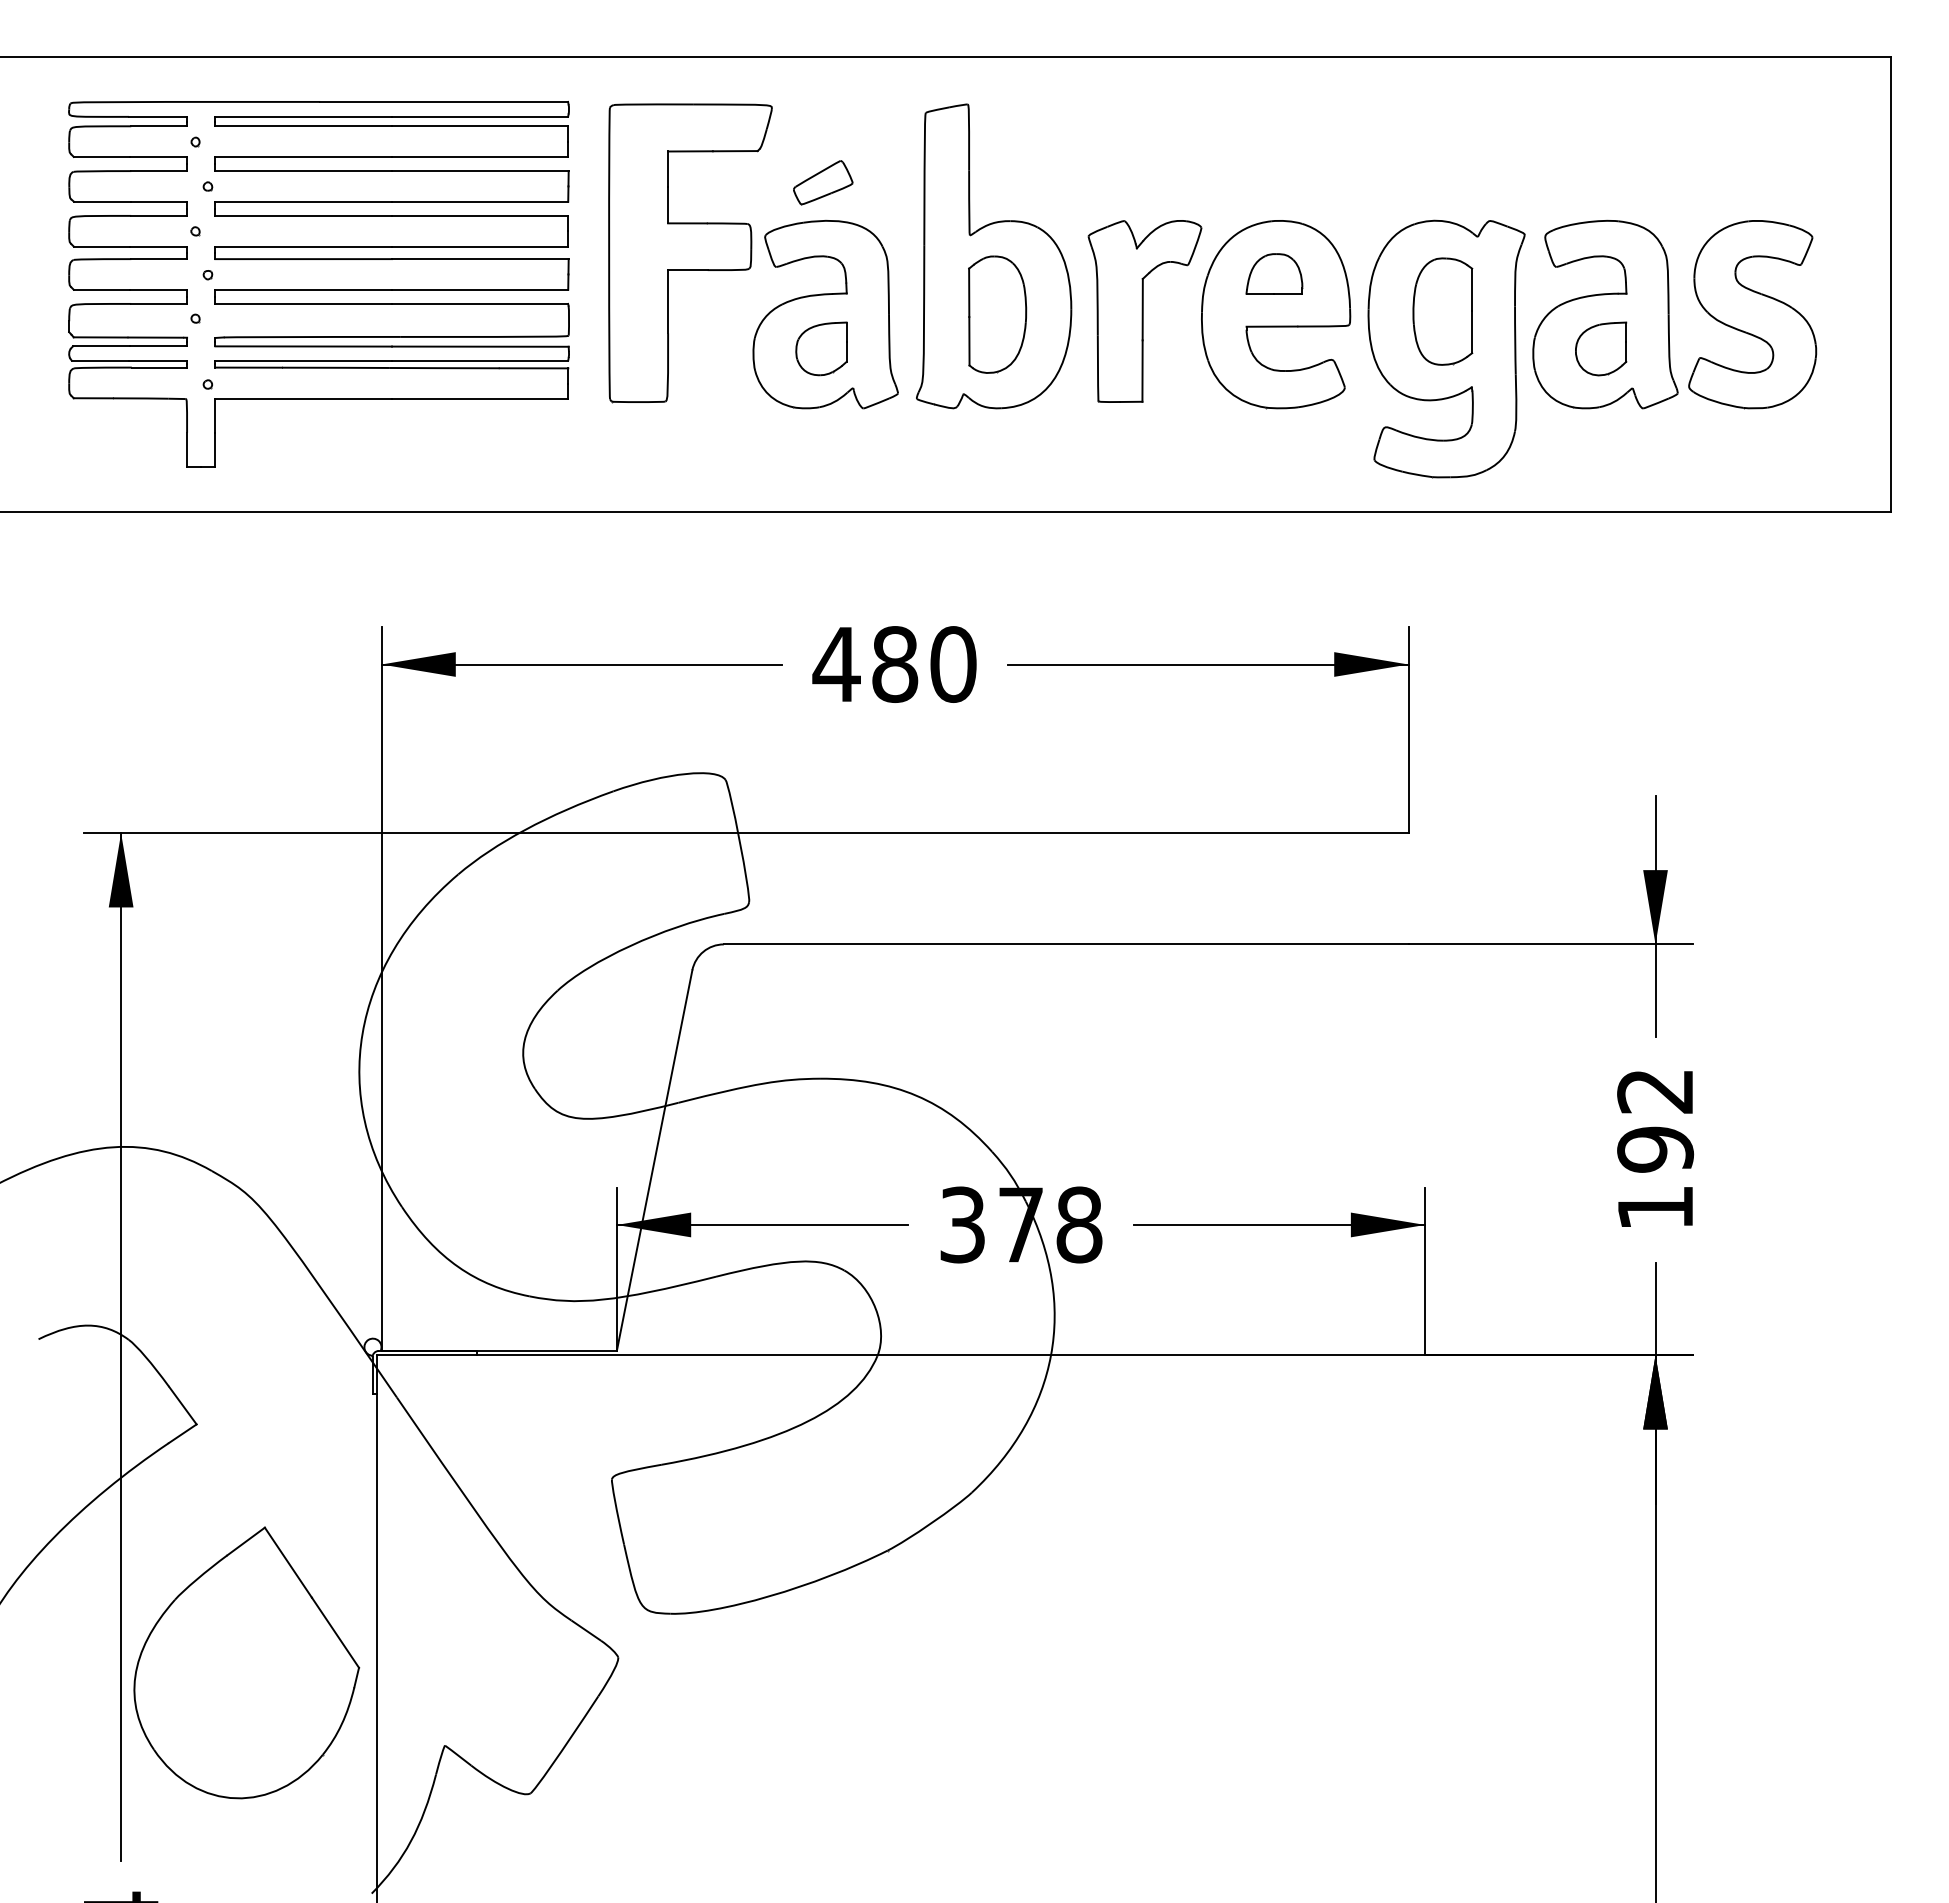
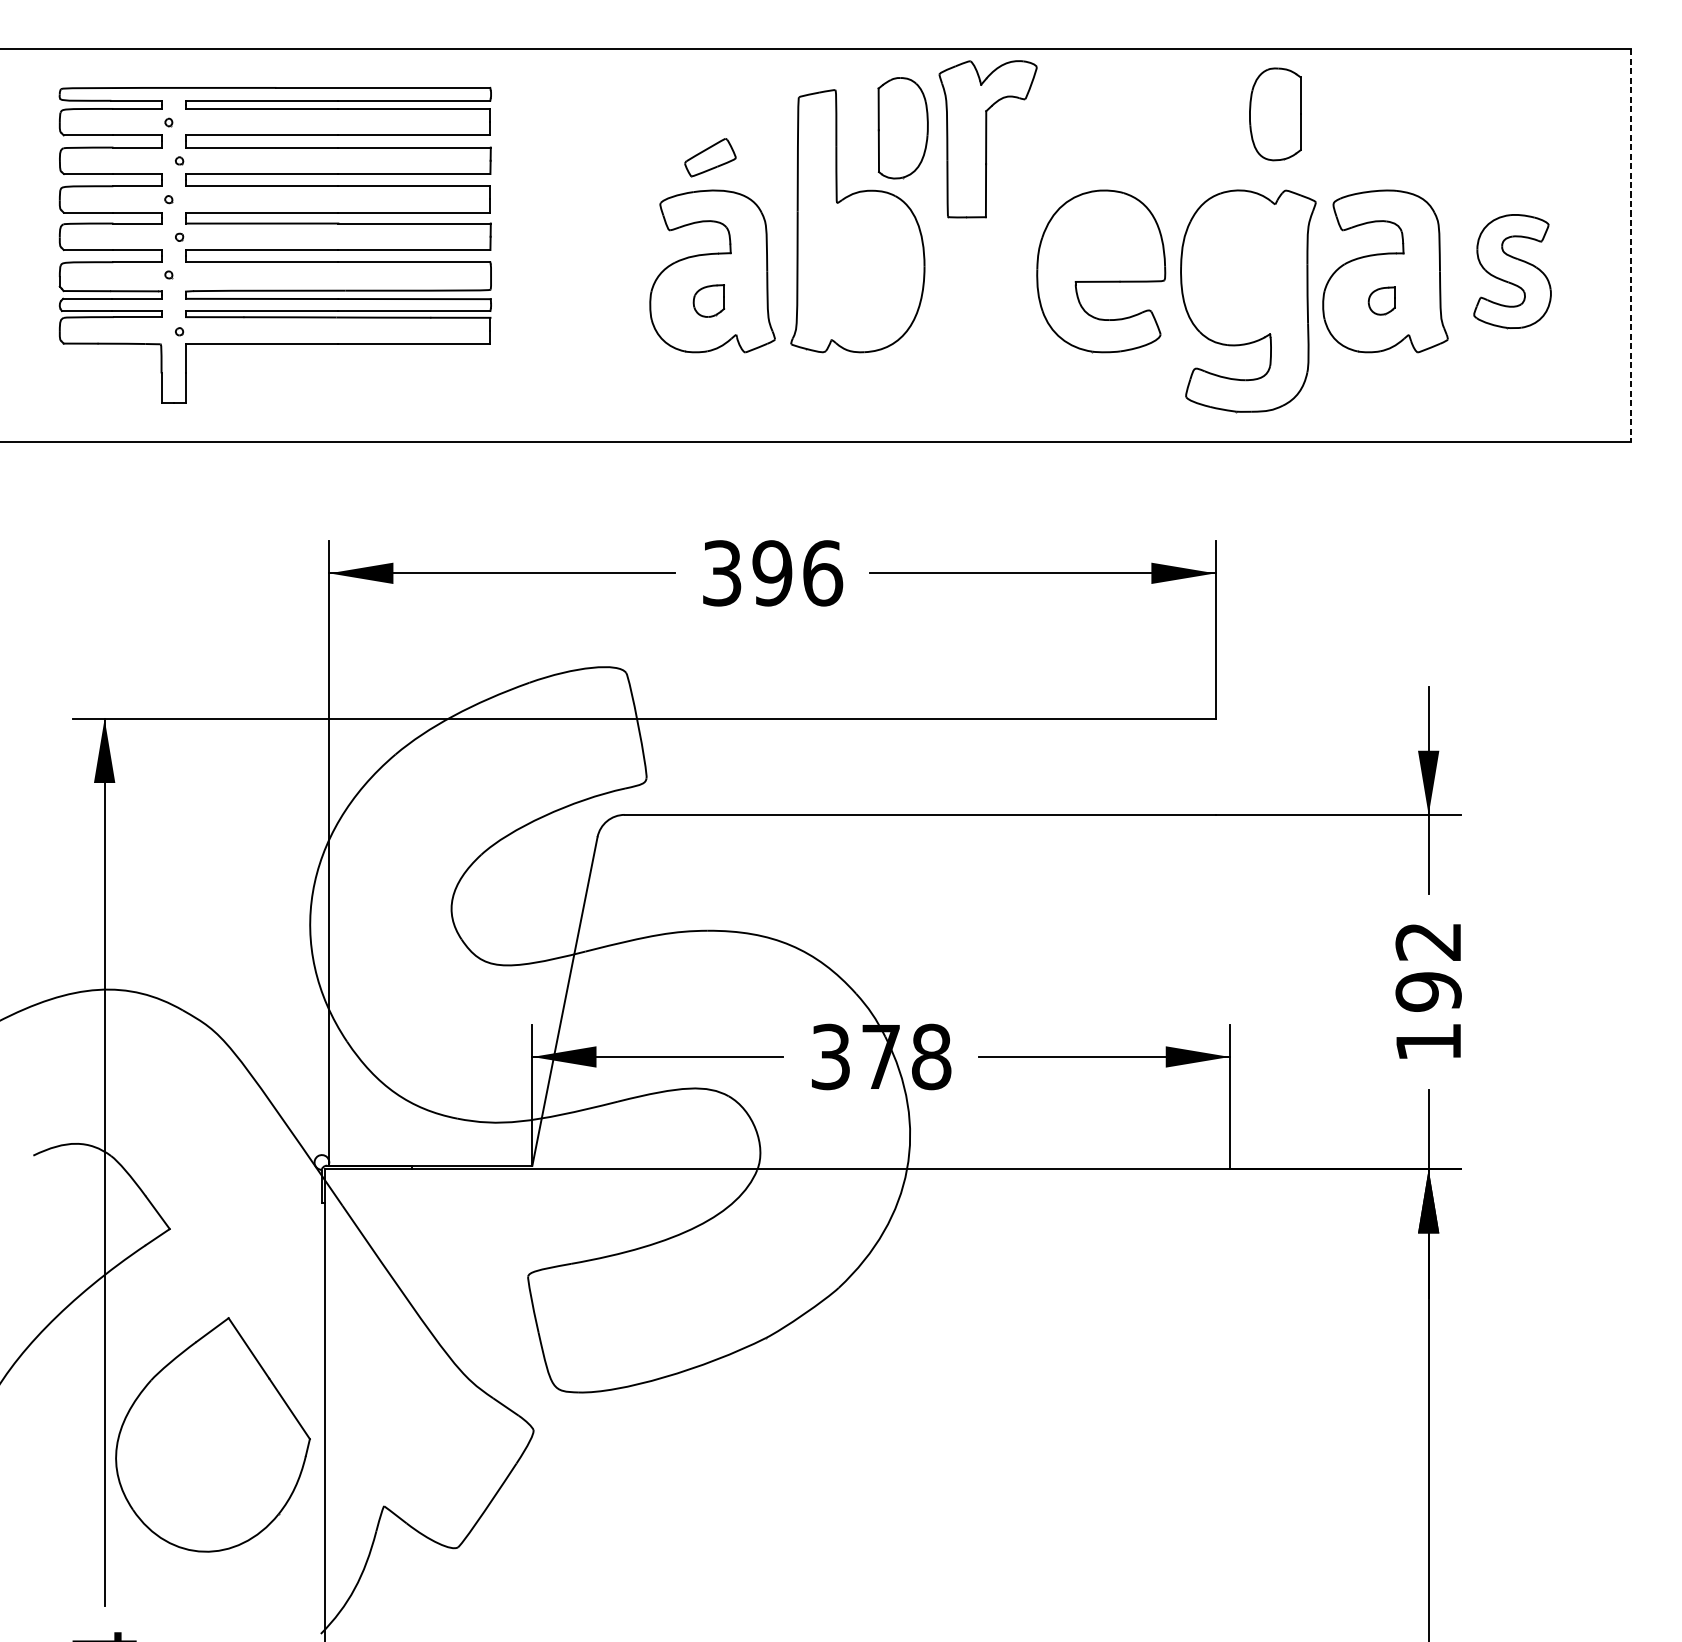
part: (690, 253) -> (595, 218), removed
part: (1274, 273) -> (1099, 235), removed
line: (1890, 284) -> (1631, 245), solid -> dashed
part: (1144, 311) -> (987, 139), moved
part: (1442, 311) -> (1275, 114), moved
part: (997, 314) -> (903, 128), moved
part: (1752, 314) -> (1512, 271), size x0.7
part: (821, 348) -> (708, 300), size x0.7
part: (1601, 348) -> (1382, 300), size x0.6
text: (894, 664) -> (771, 573), 480 -> 396

